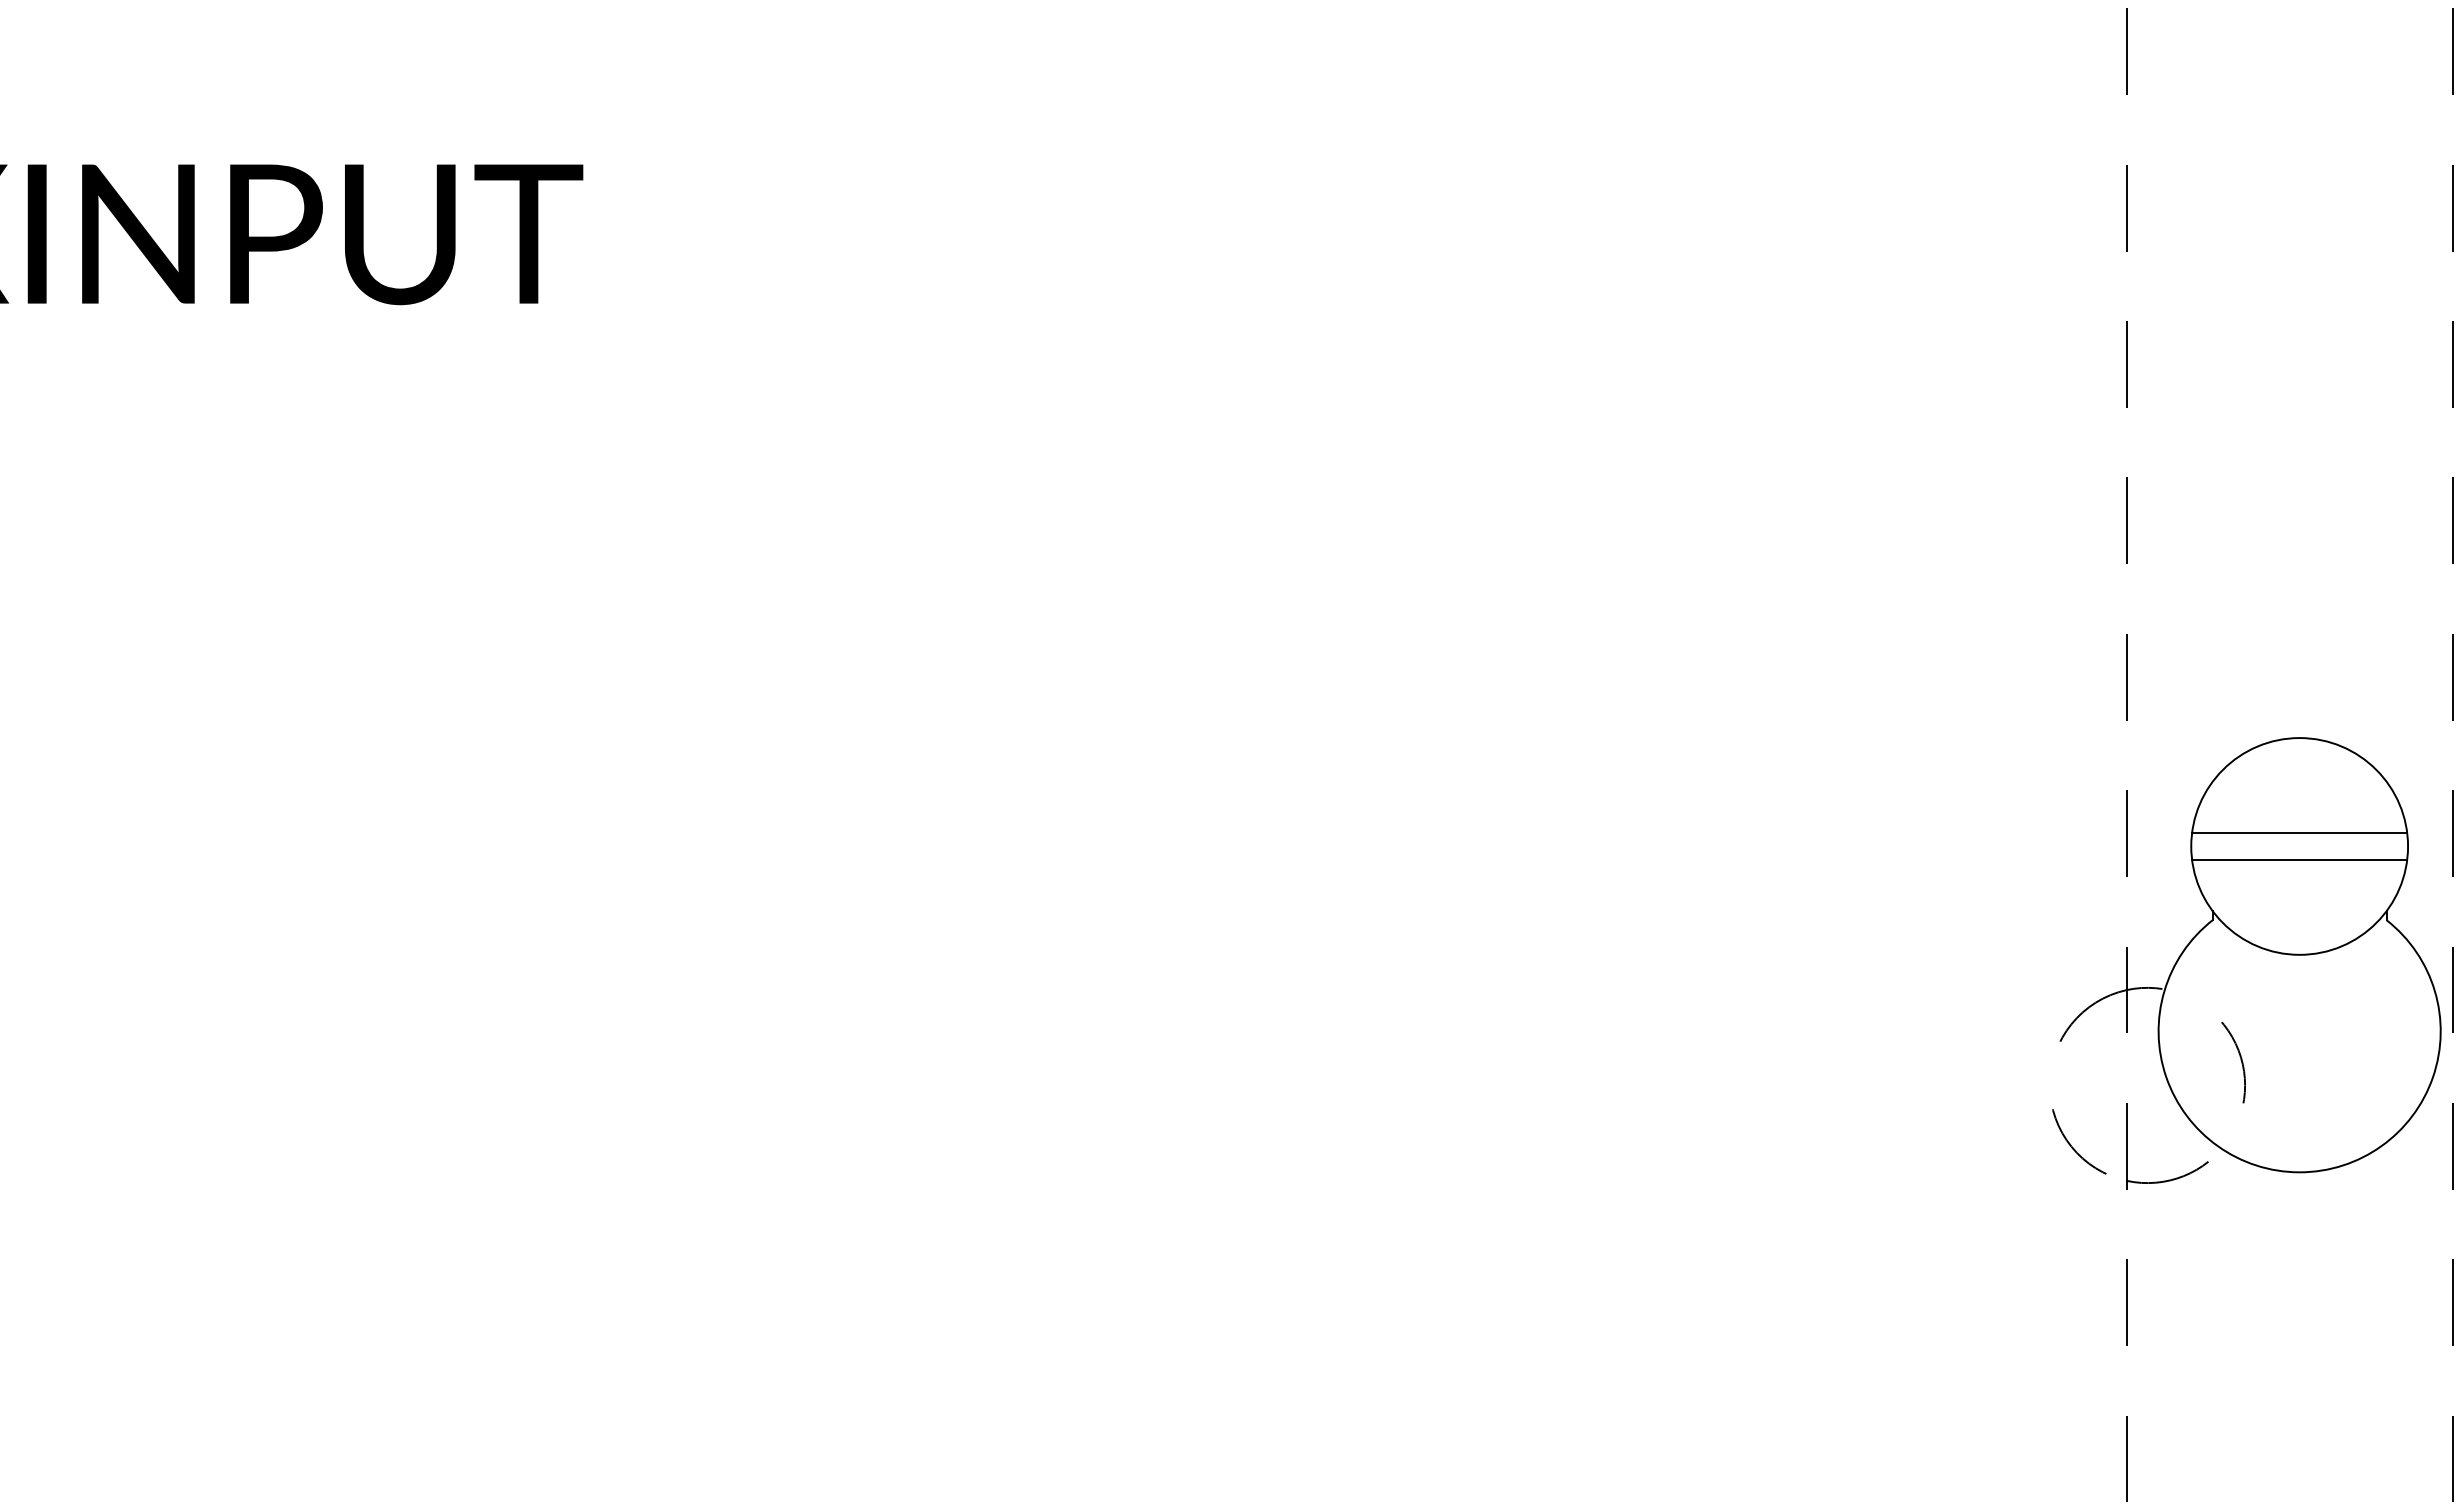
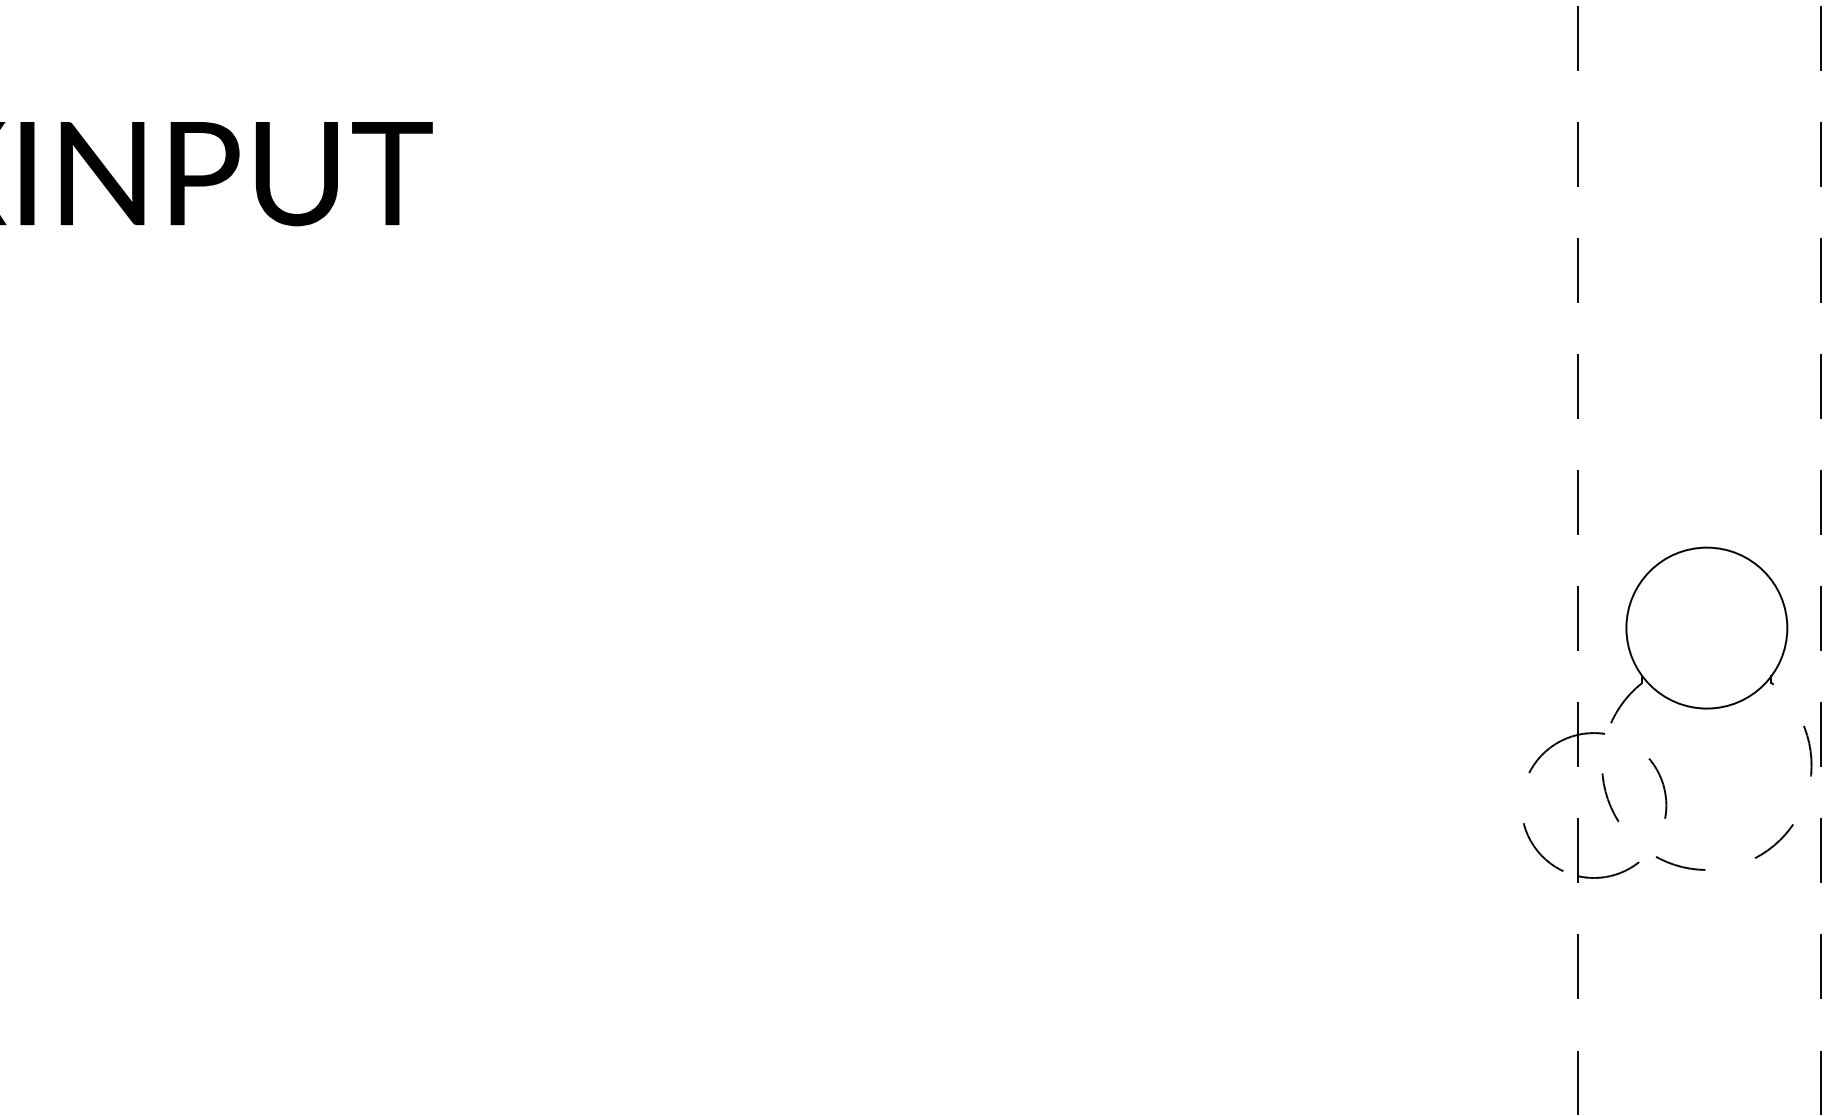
line: (2299, 832) -> (1706, 617), removed
line: (2299, 860) -> (1706, 638), removed
arc: (2299, 1172) -> (1706, 870), solid -> dashed

